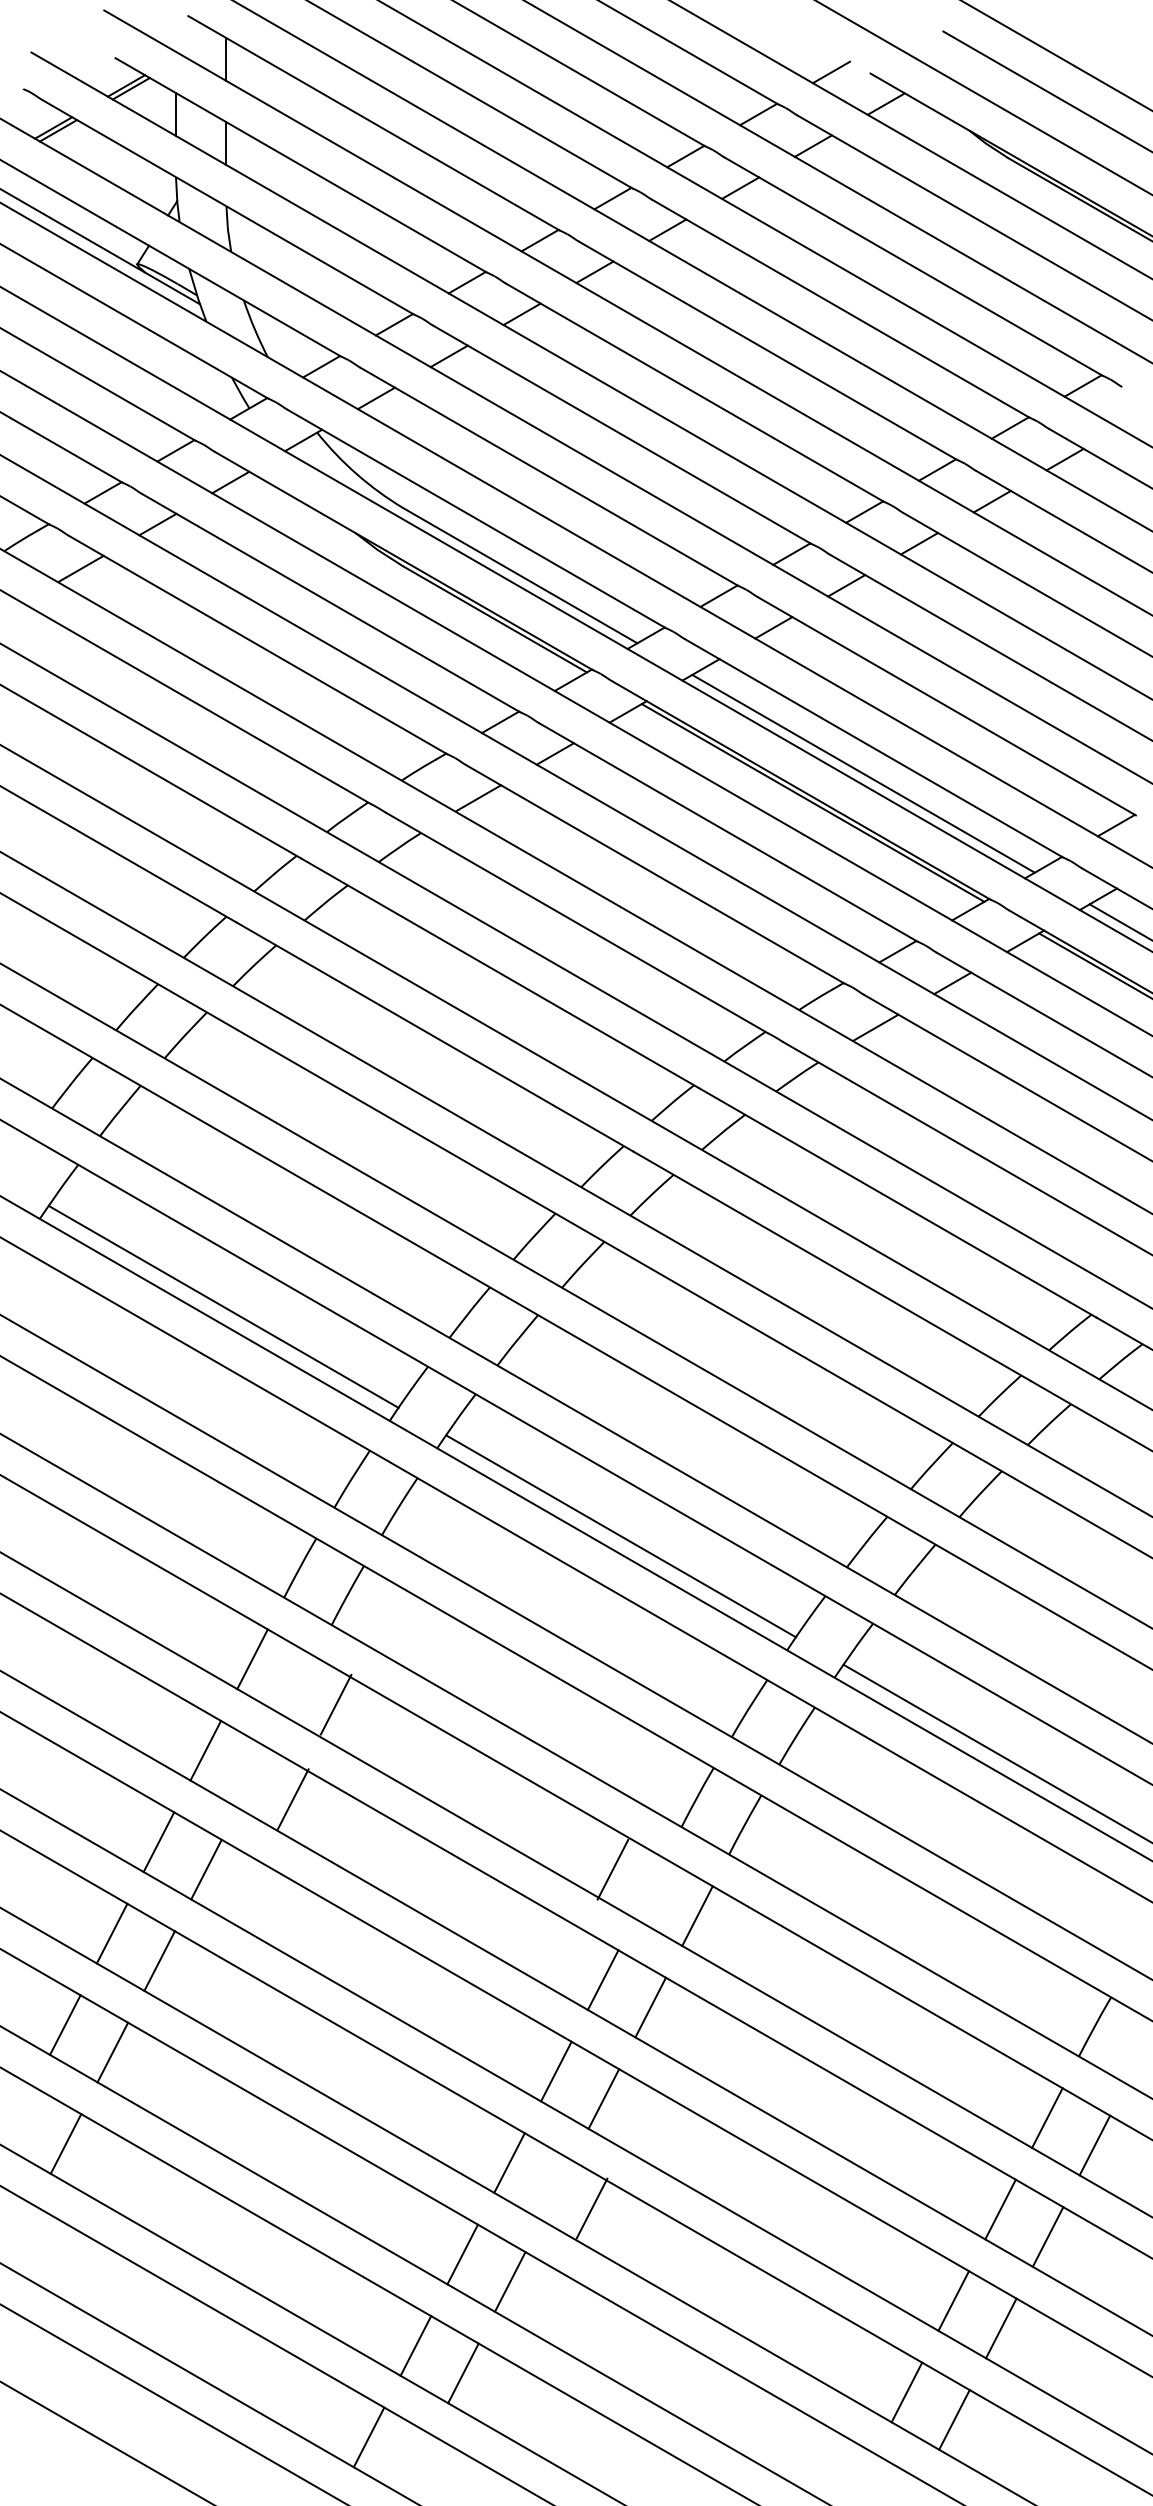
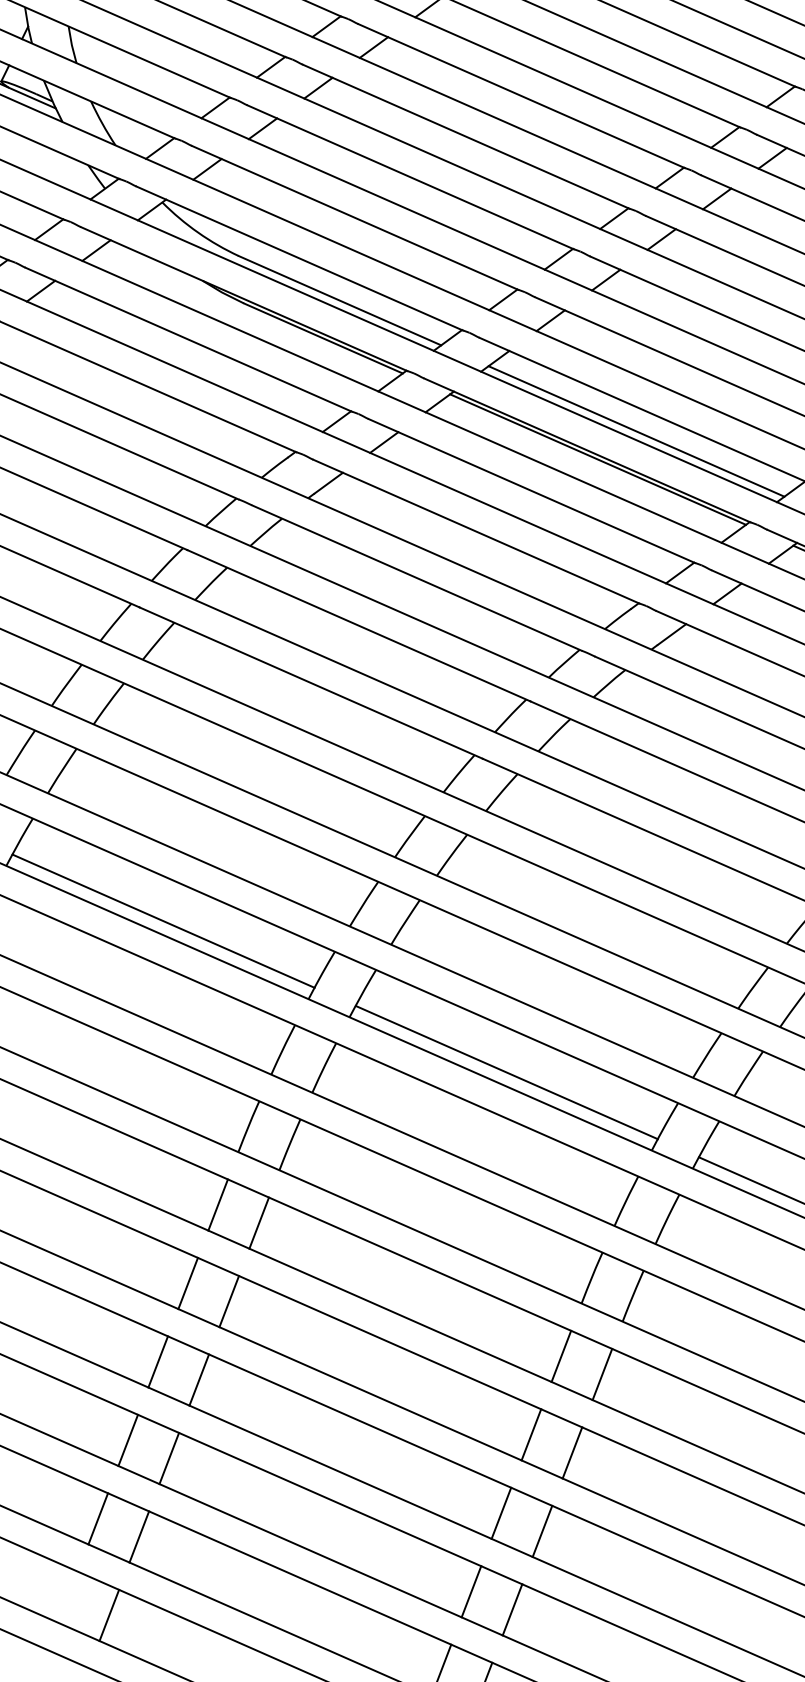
line: (335, 1704) -> (258, 1223), moved
line: (293, 1799) -> (229, 1301), moved
line: (612, 1869) -> (560, 1356), moved
line: (591, 2208) -> (512, 1609), moved

